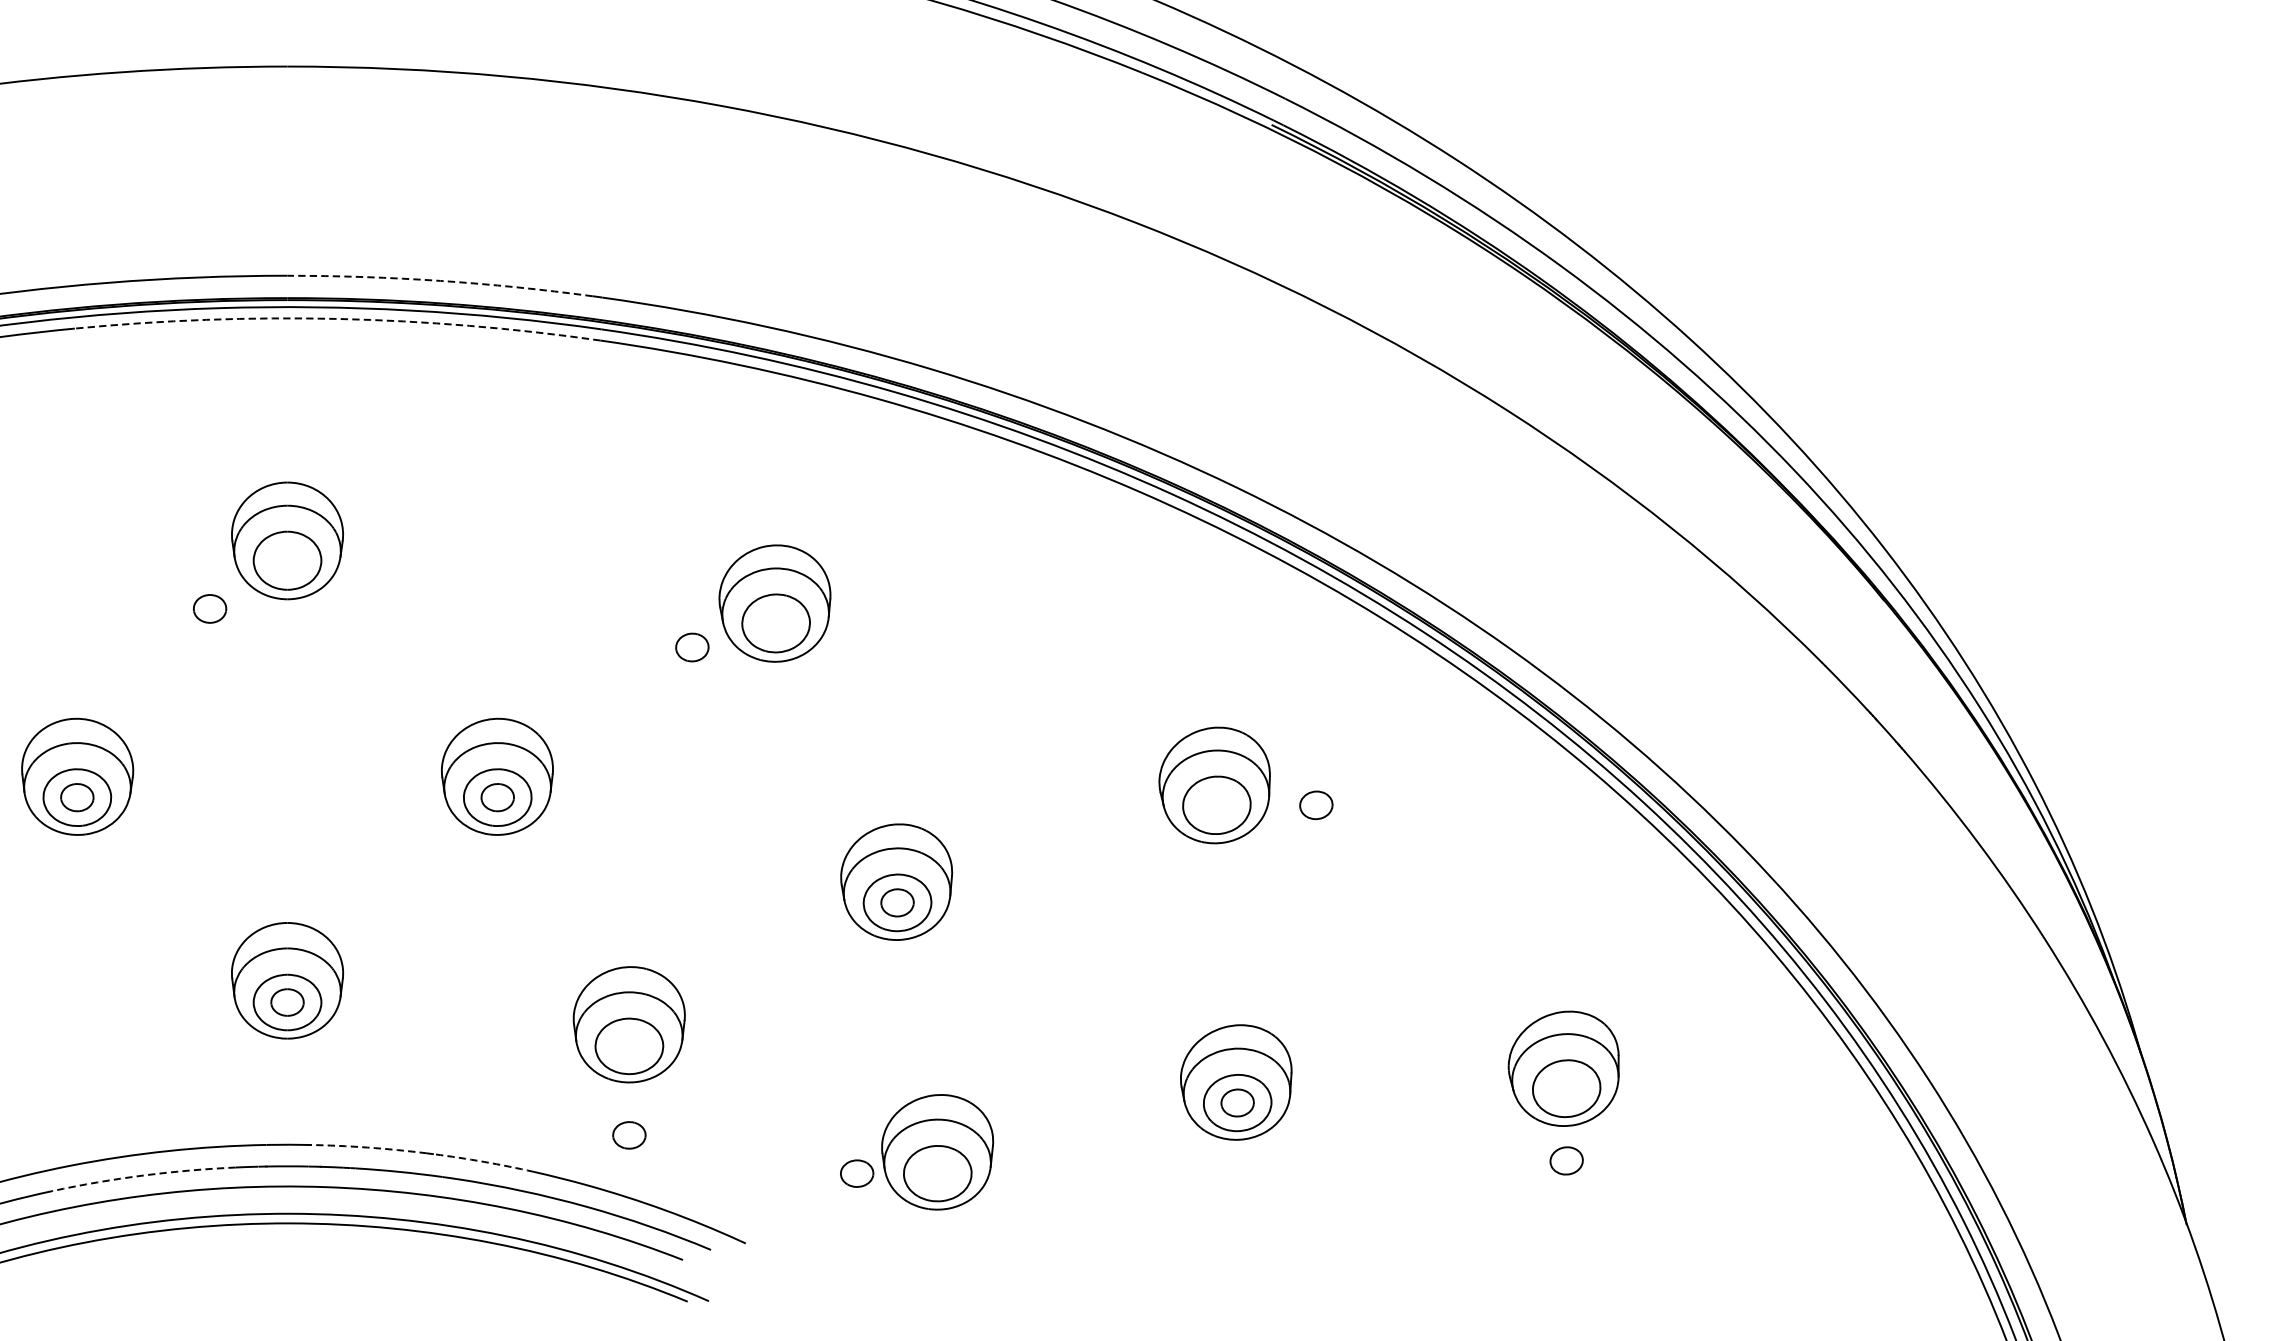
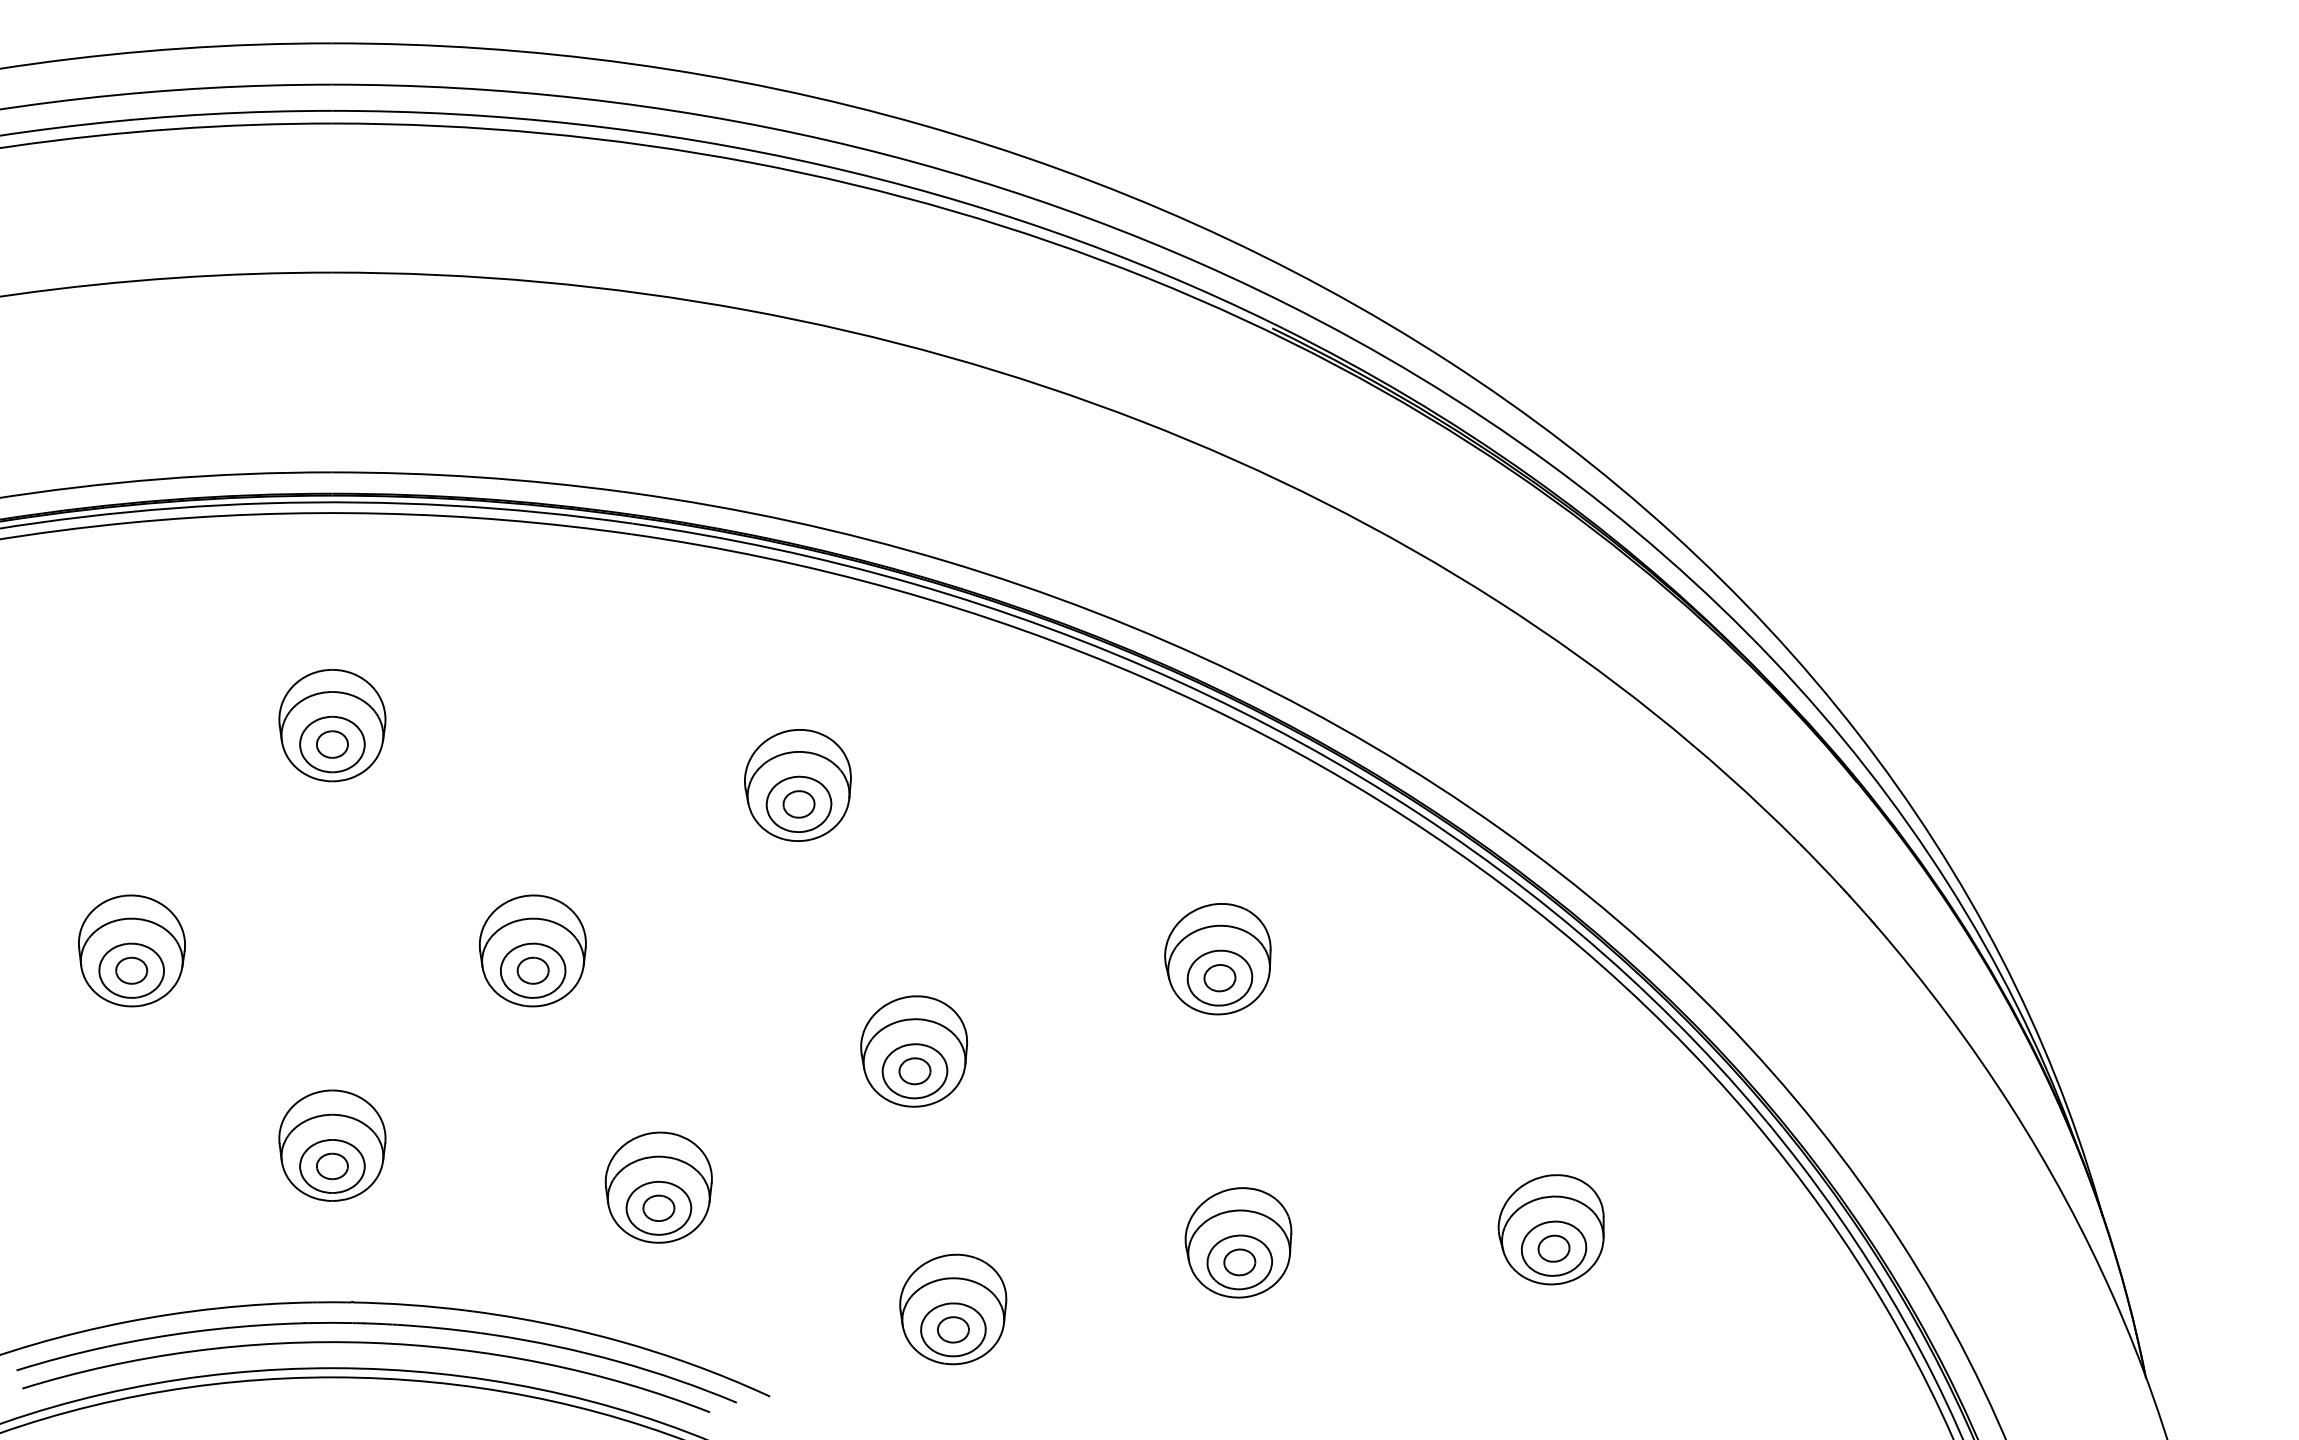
arc: (440, 281) -> (478, 477), dashed -> solid
arc: (337, 318) -> (380, 513), dashed -> solid
part: (210, 608) -> (332, 744), moved
part: (691, 647) -> (798, 804), moved
part: (1315, 805) -> (1219, 978), moved
part: (628, 1134) -> (658, 1207), moved
arc: (368, 1147) -> (409, 1304), dashed -> solid
part: (1566, 1160) -> (1553, 1248), moved
arc: (484, 1161) -> (520, 1318), dashed -> solid
part: (857, 1173) -> (953, 1329), moved
arc: (143, 1175) -> (194, 1331), dashed -> solid

